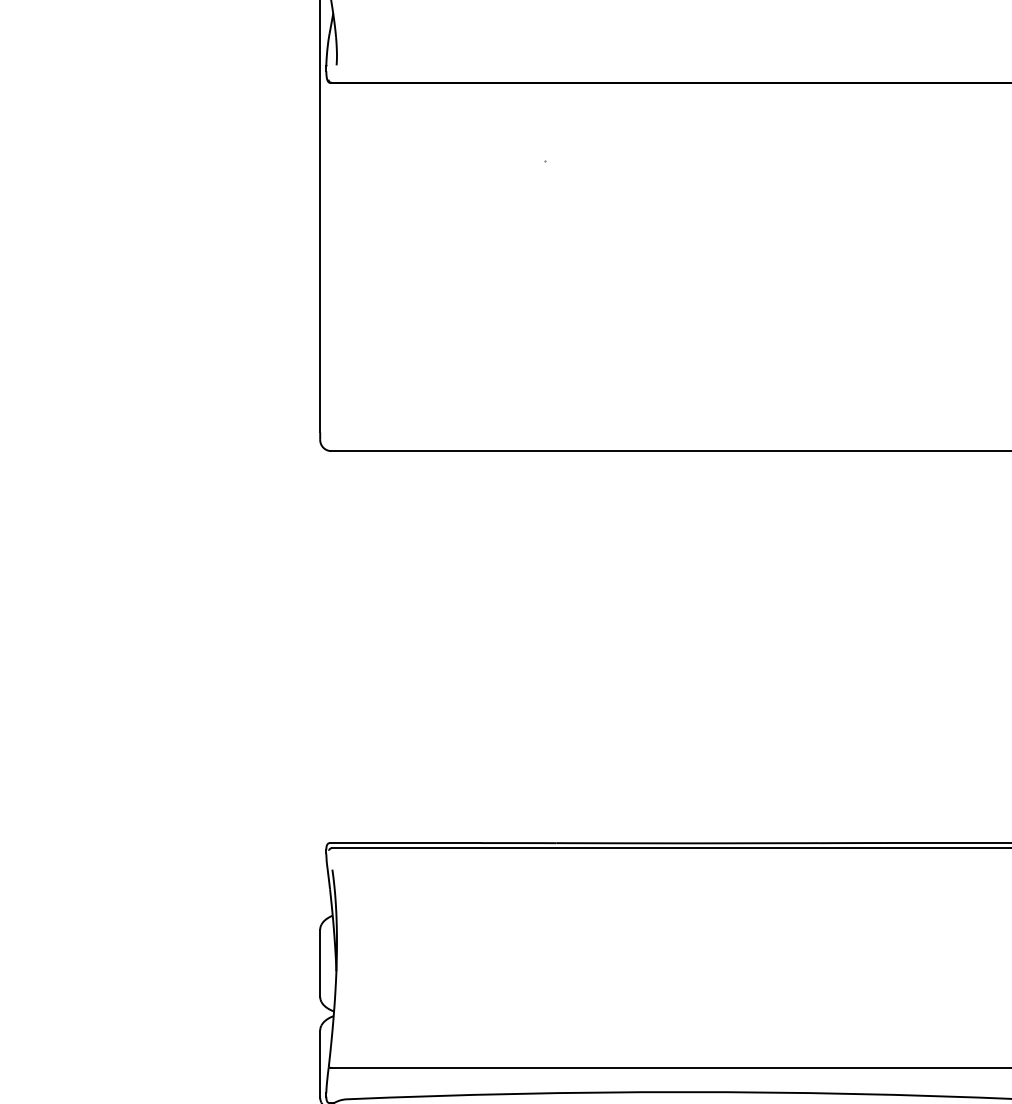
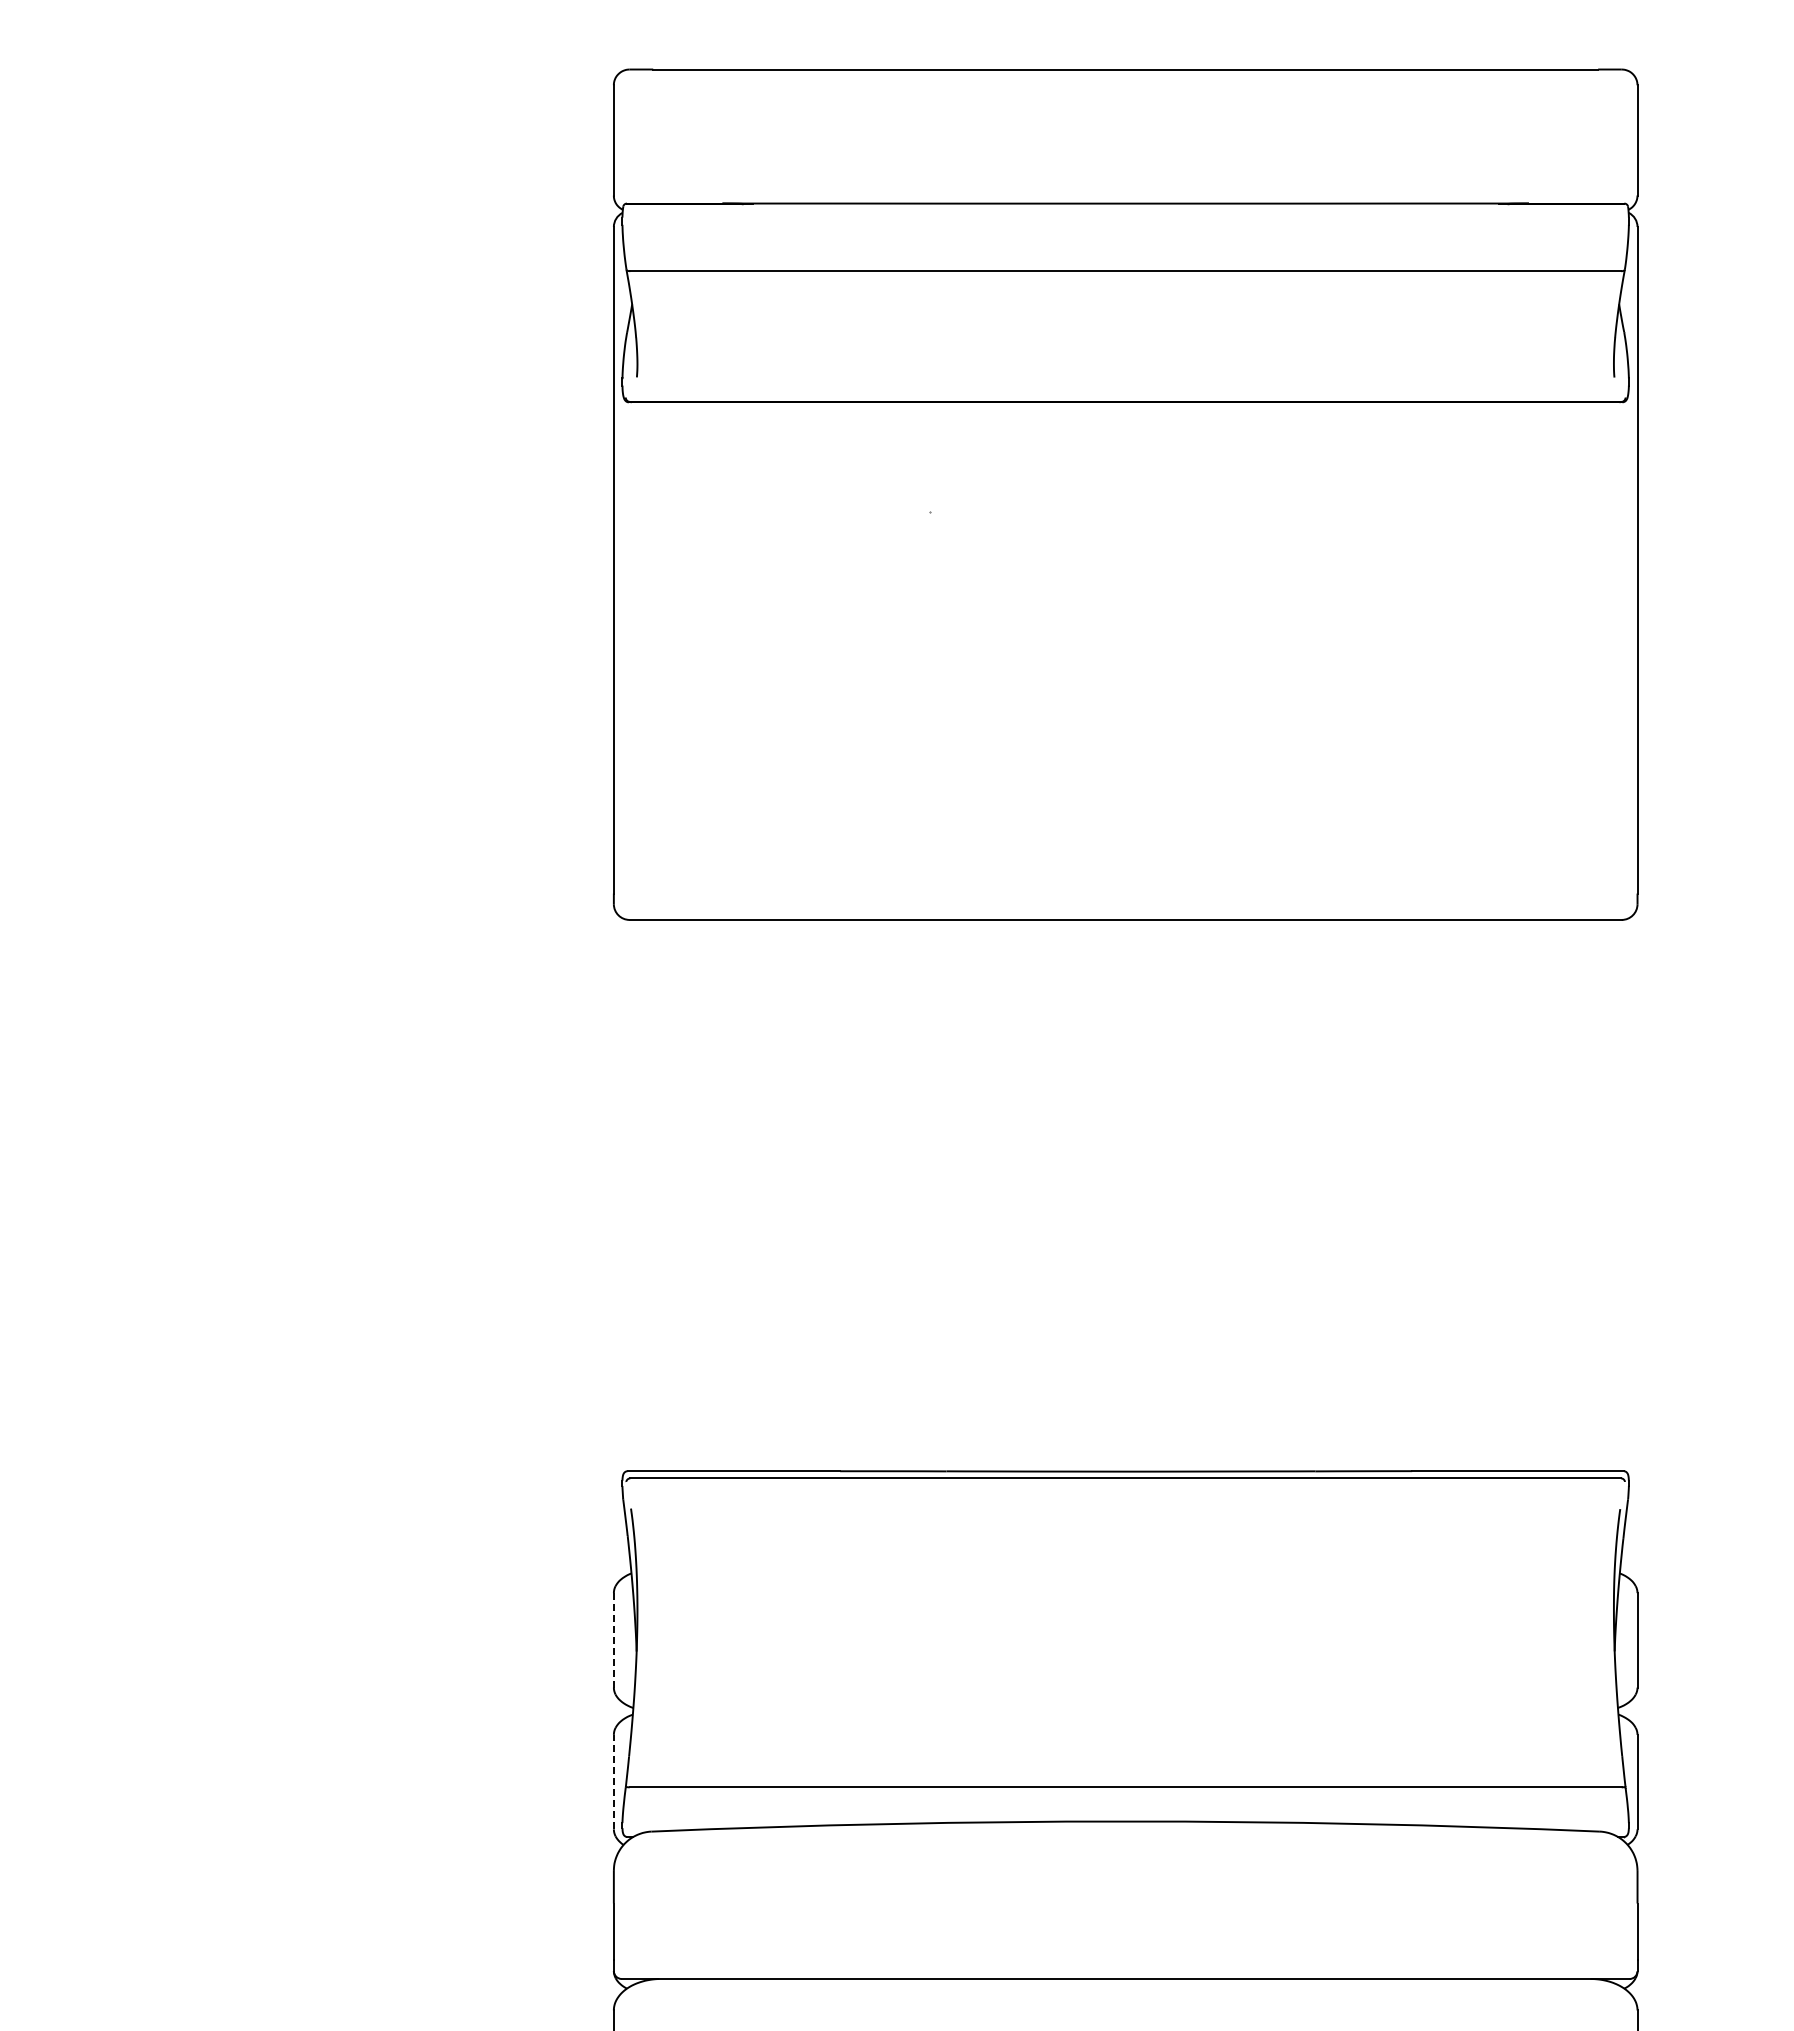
line: (319, 962) -> (613, 1639), solid -> dashed
line: (319, 1063) -> (613, 1781), solid -> dashed

